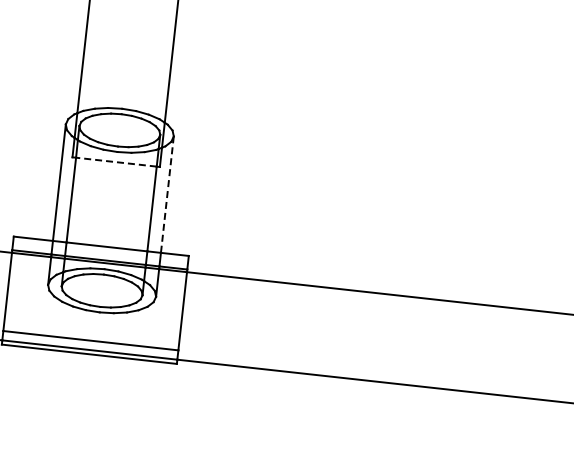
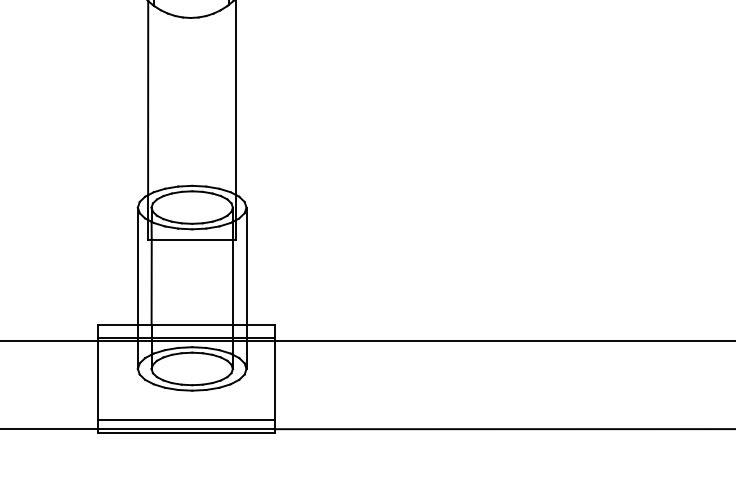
line: (116, 162) -> (192, 239), dashed -> solid
line: (167, 194) -> (246, 266), dashed -> solid

